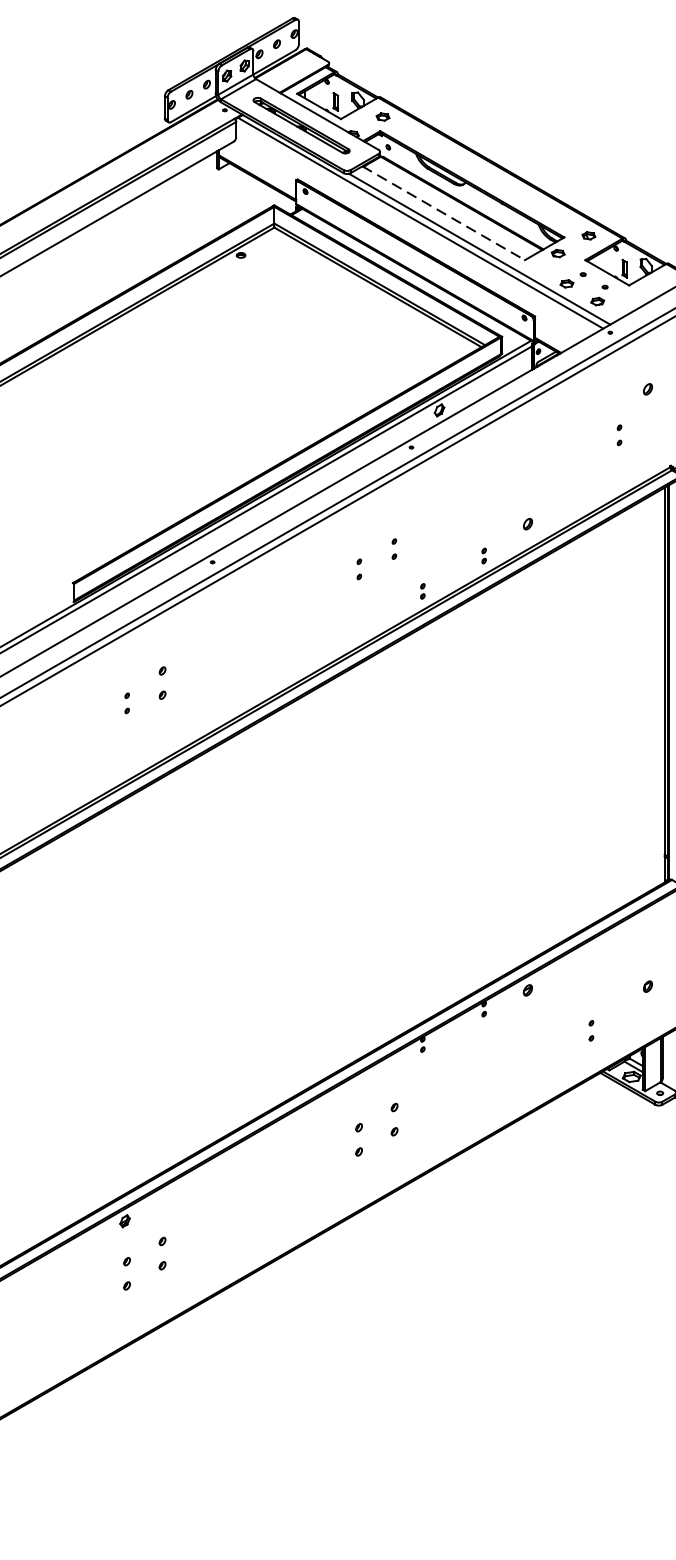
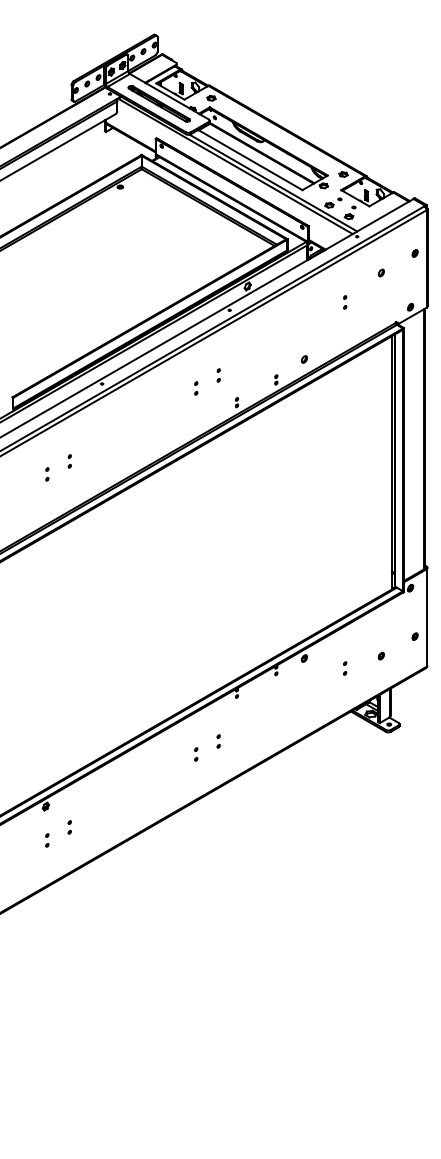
line: (443, 213) -> (250, 160), dashed -> solid
part: (620, 435) -> (345, 302), moved
part: (161, 683) -> (69, 461), size x0.62
part: (591, 1030) -> (345, 668), moved
part: (393, 1119) -> (218, 741), size x0.62
part: (359, 1139) -> (196, 754), size x0.62
part: (161, 1253) -> (69, 827), size x0.62
part: (127, 1274) -> (47, 840), size x0.62

